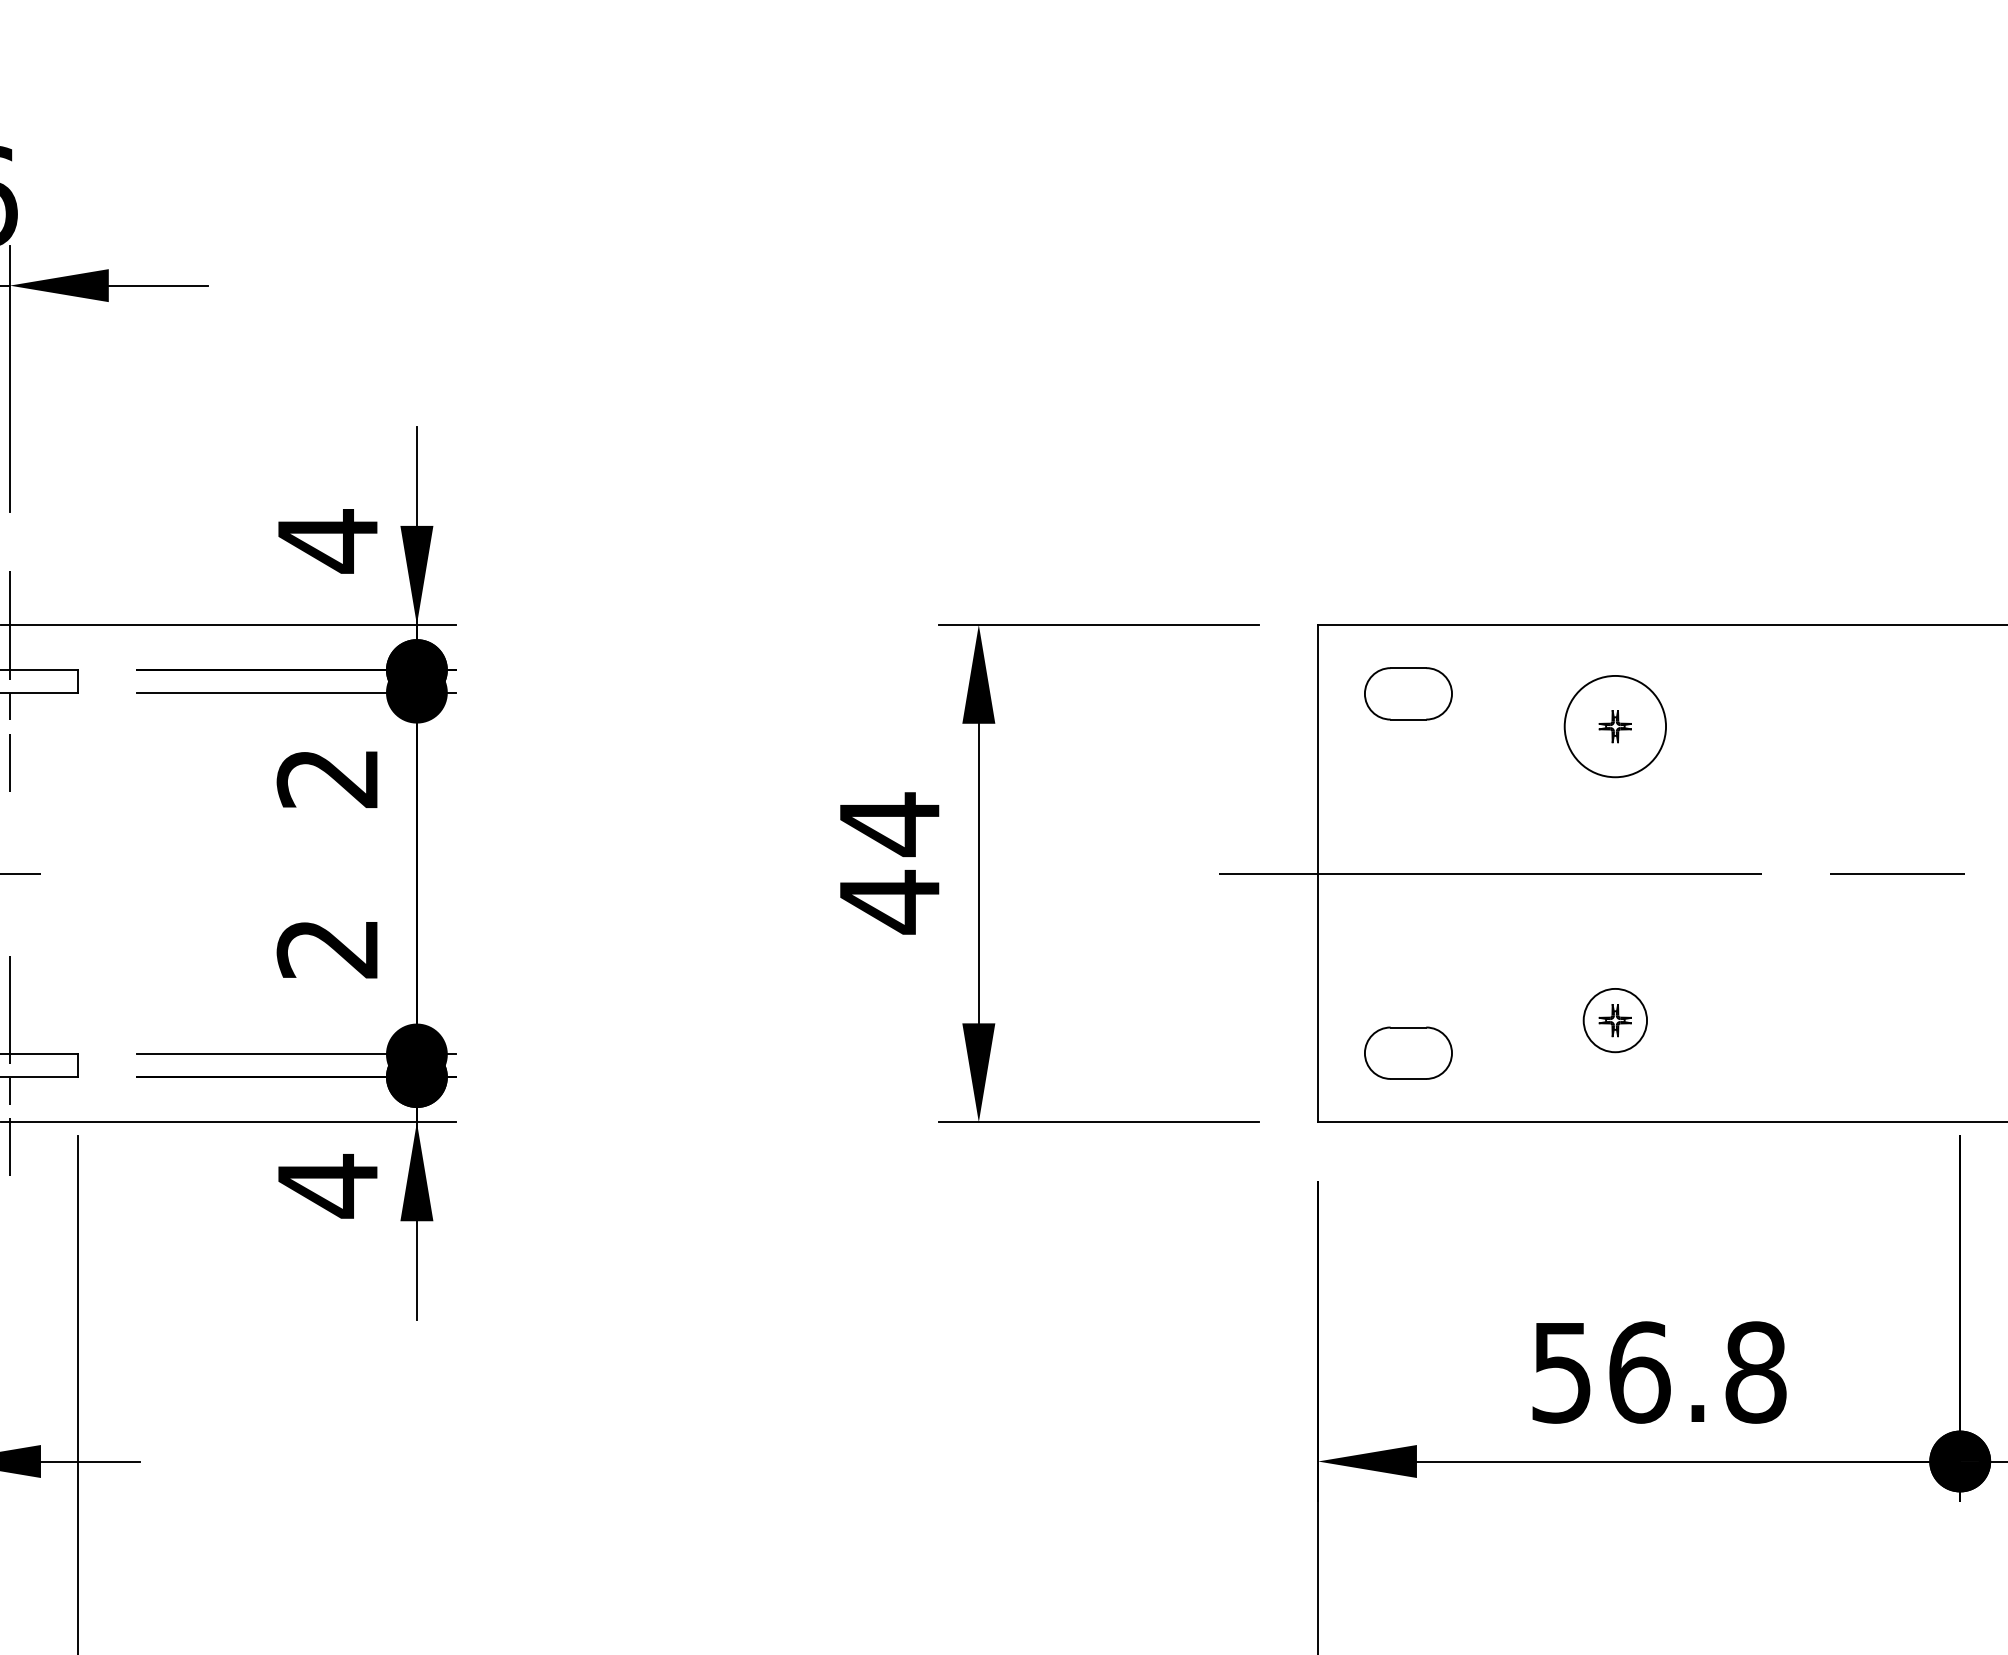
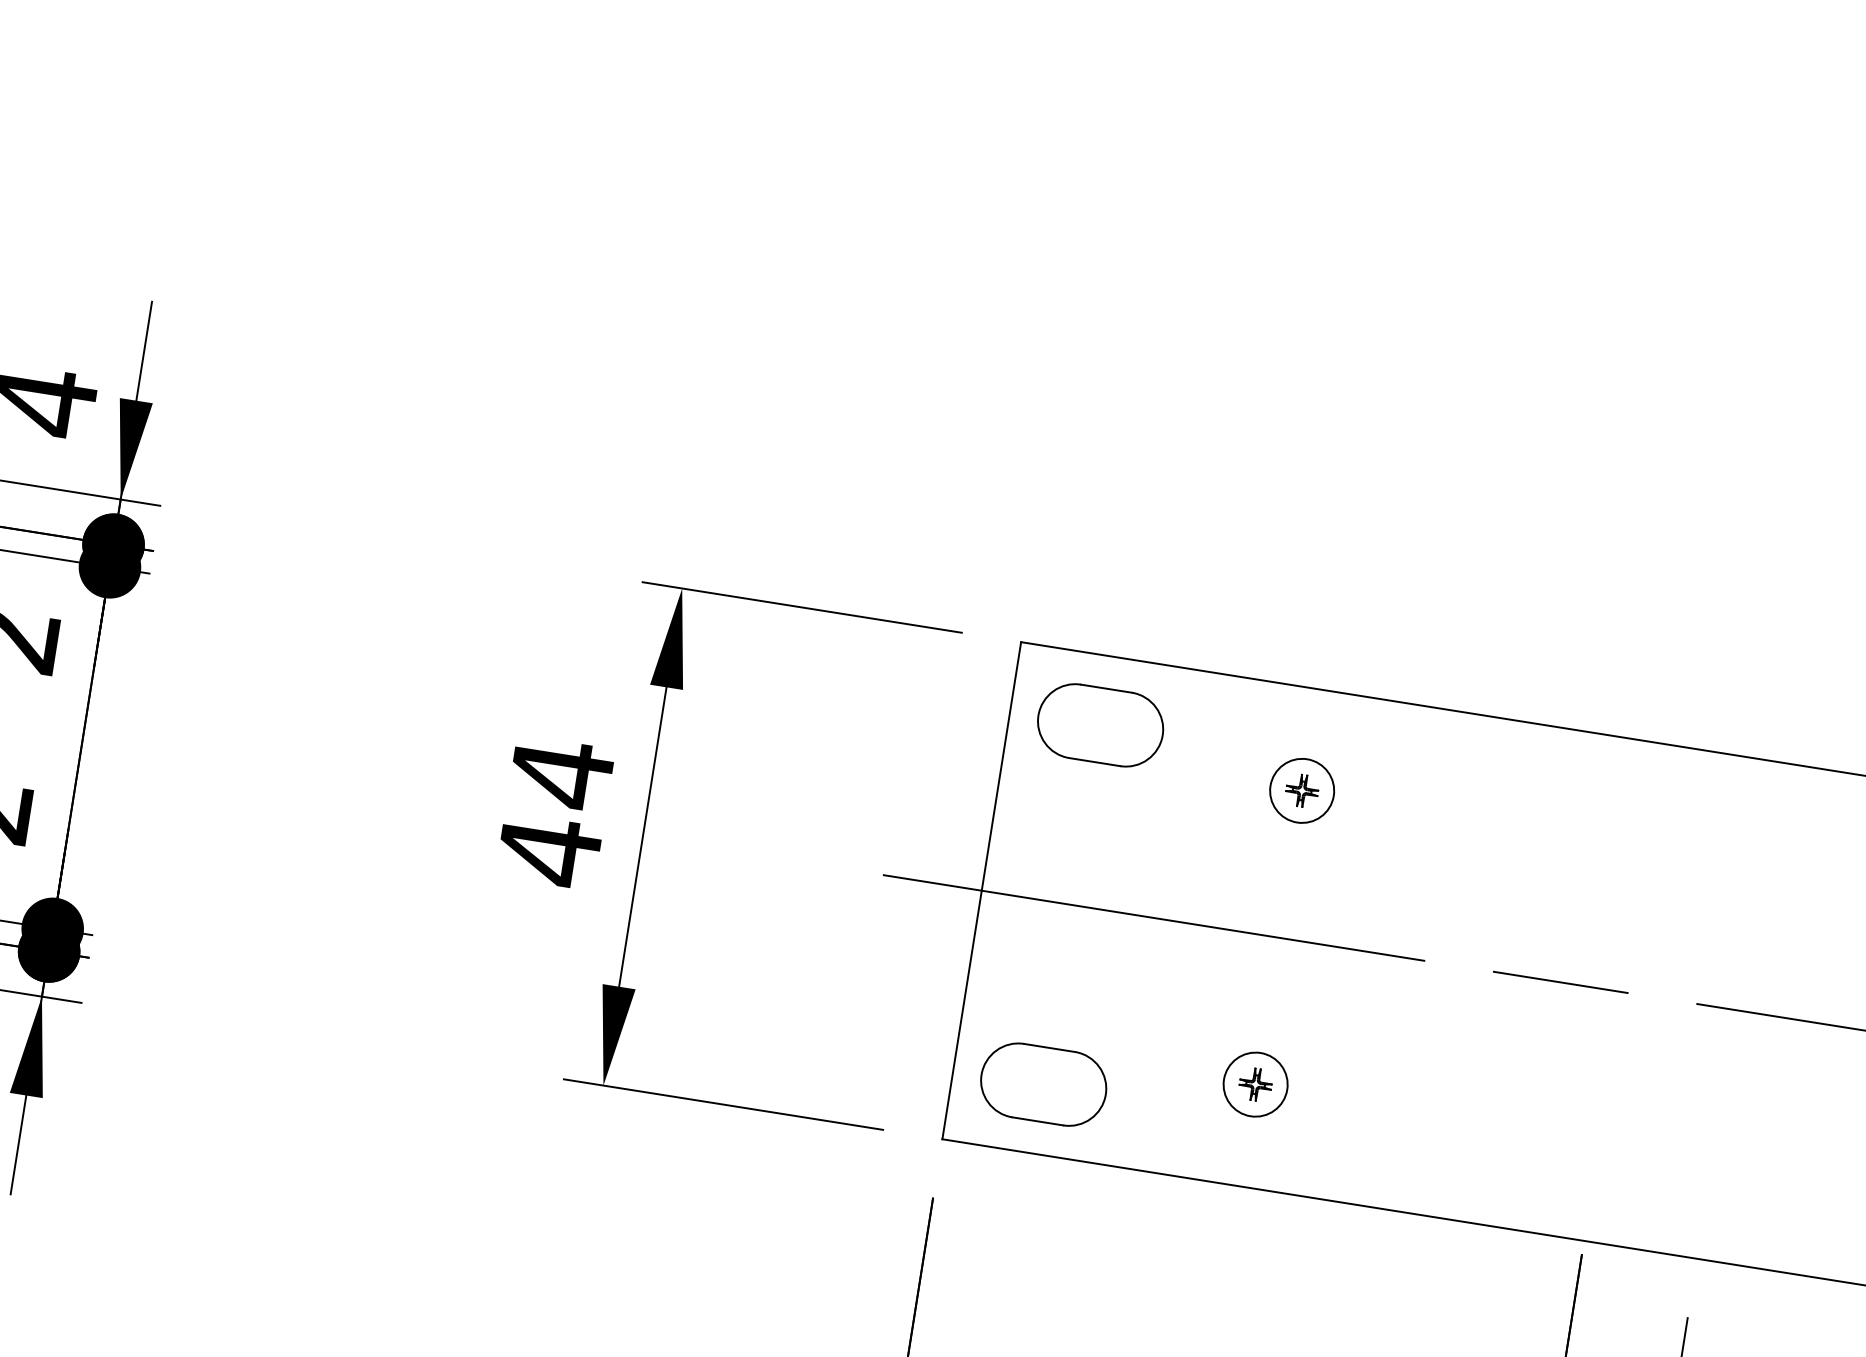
part: (1408, 693) -> (1100, 725), size x1.43
circle: (1615, 726) -> (1302, 790), size x0.62
part: (1408, 1052) -> (1043, 1083), size x1.43

